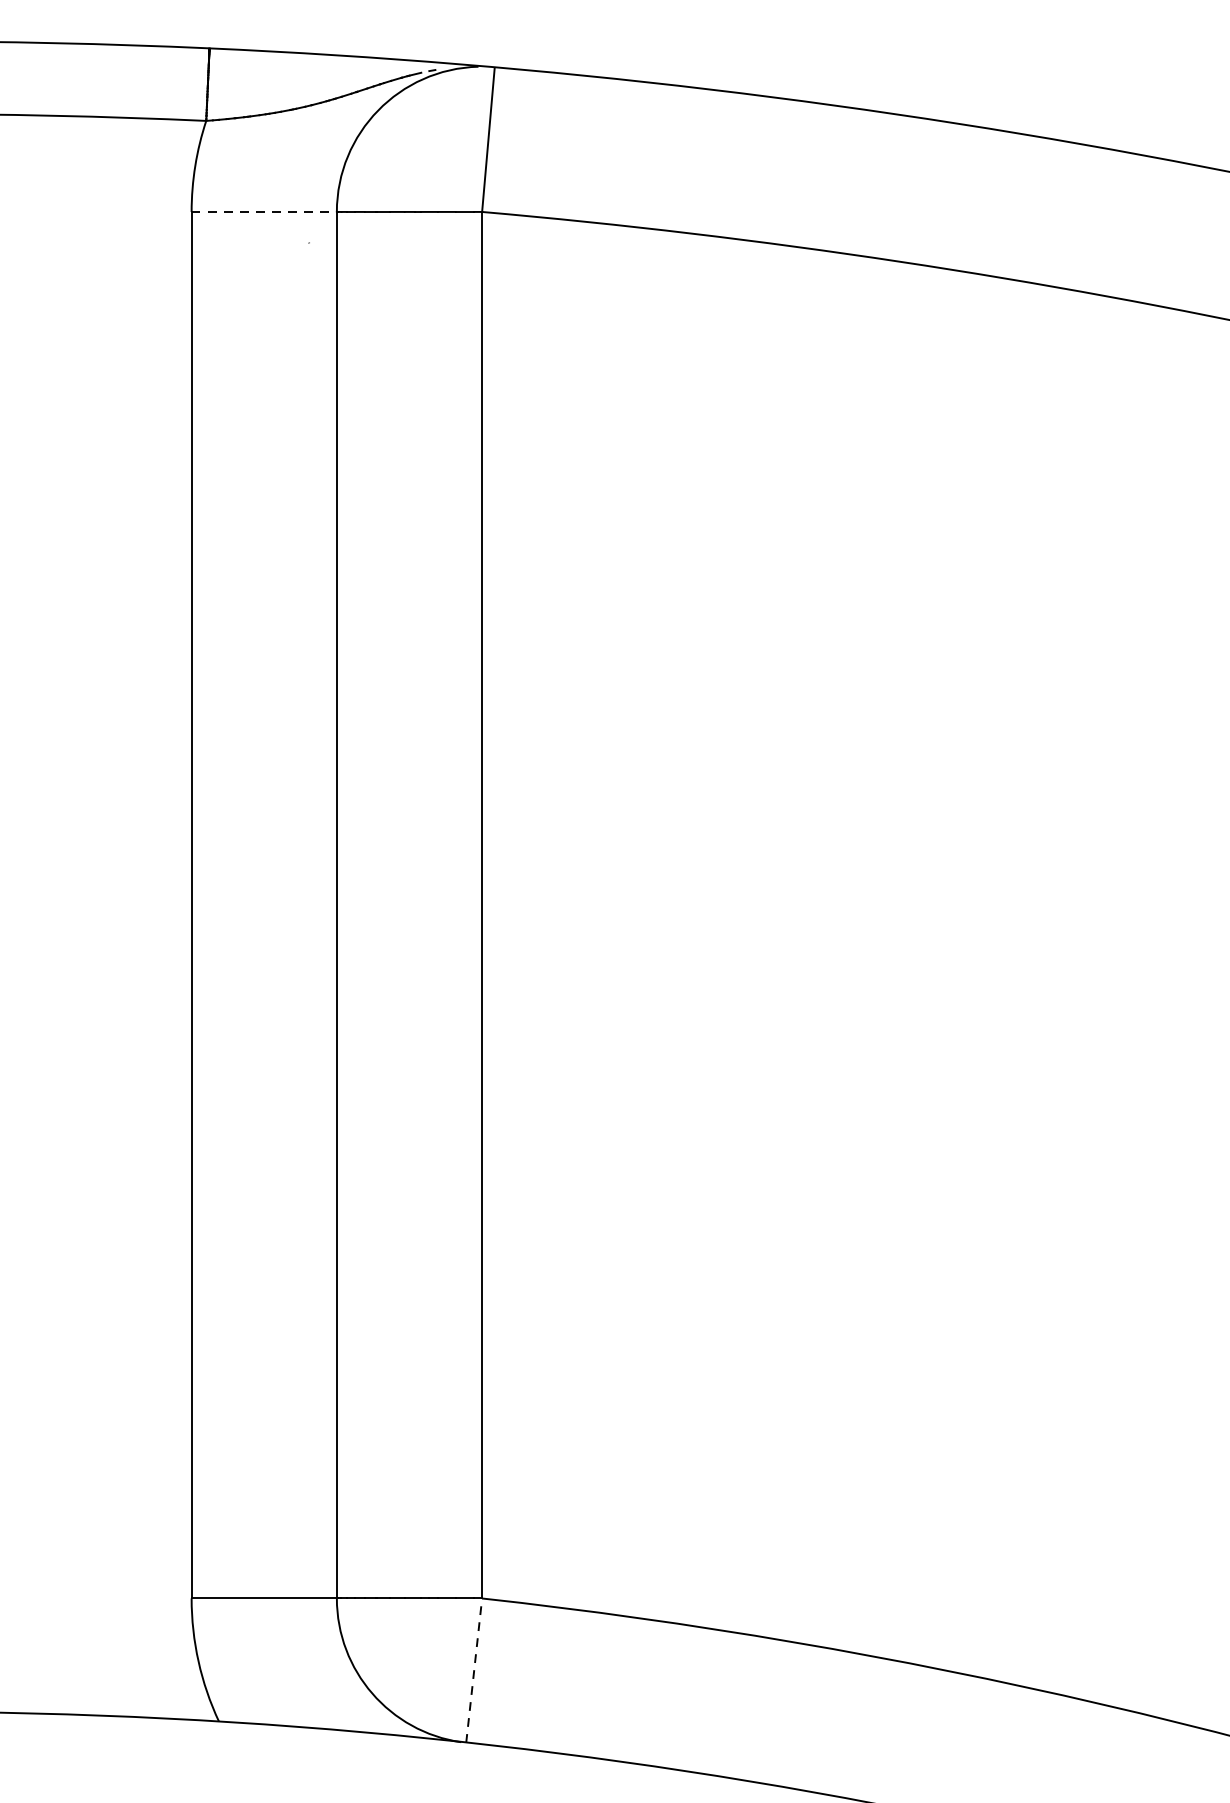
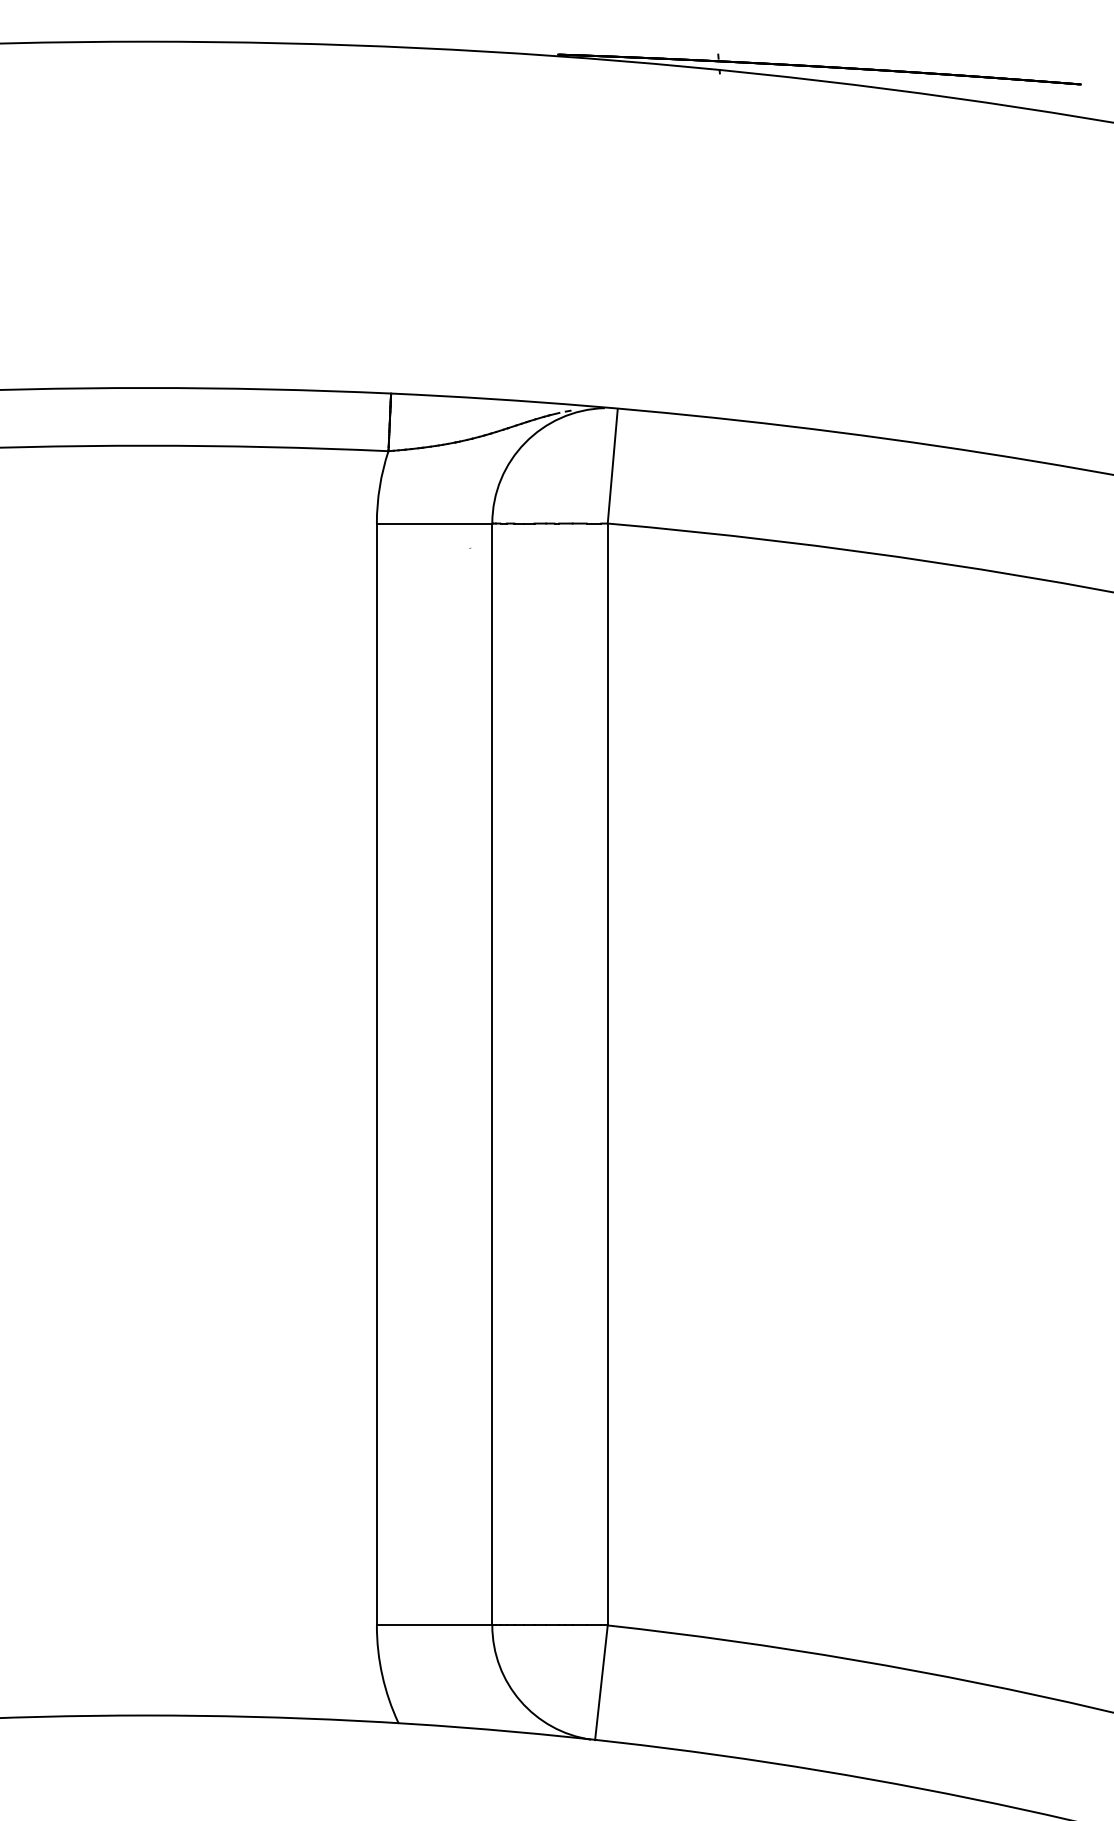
line: (264, 211) -> (434, 523), dashed -> solid
line: (474, 1670) -> (601, 1682), dashed -> solid

